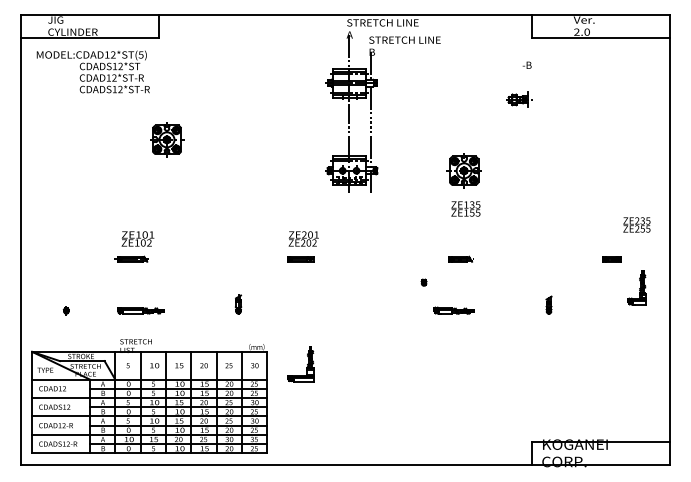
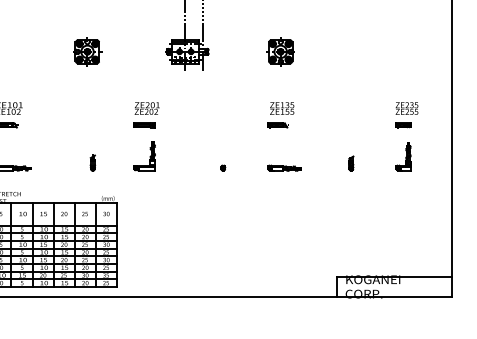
part: (167, 139) -> (87, 51), moved
text: (465, 208) -> (281, 108), moved
text: (636, 224) -> (406, 108), moved
part: (423, 282) -> (222, 168), moved
part: (636, 287) -> (403, 156), moved
part: (453, 310) -> (284, 168), moved
part: (306, 367) -> (149, 158), moved

